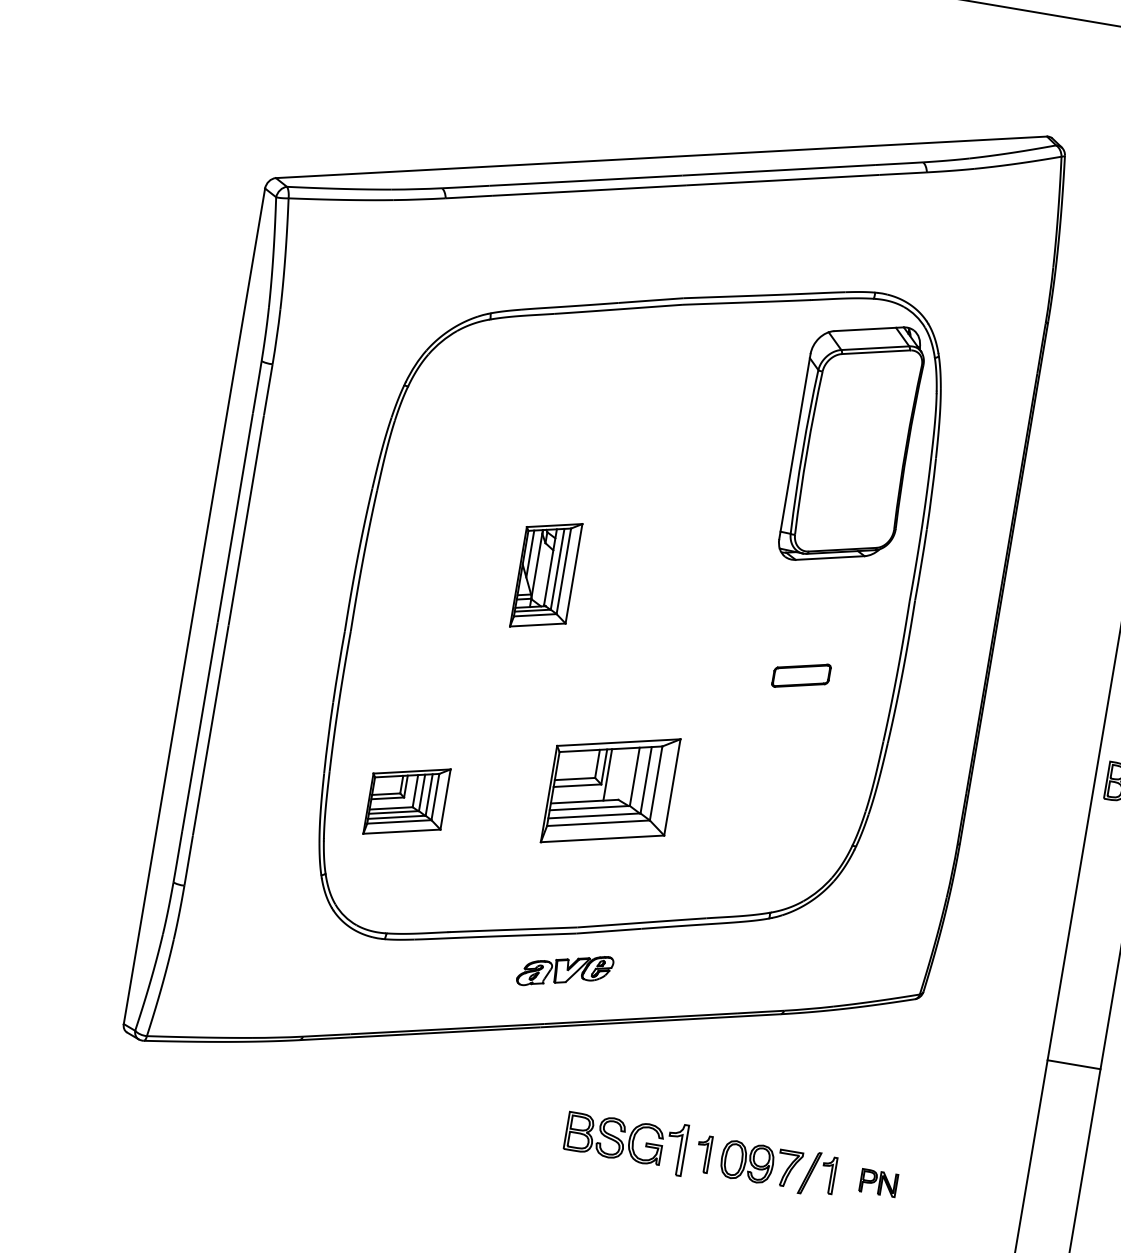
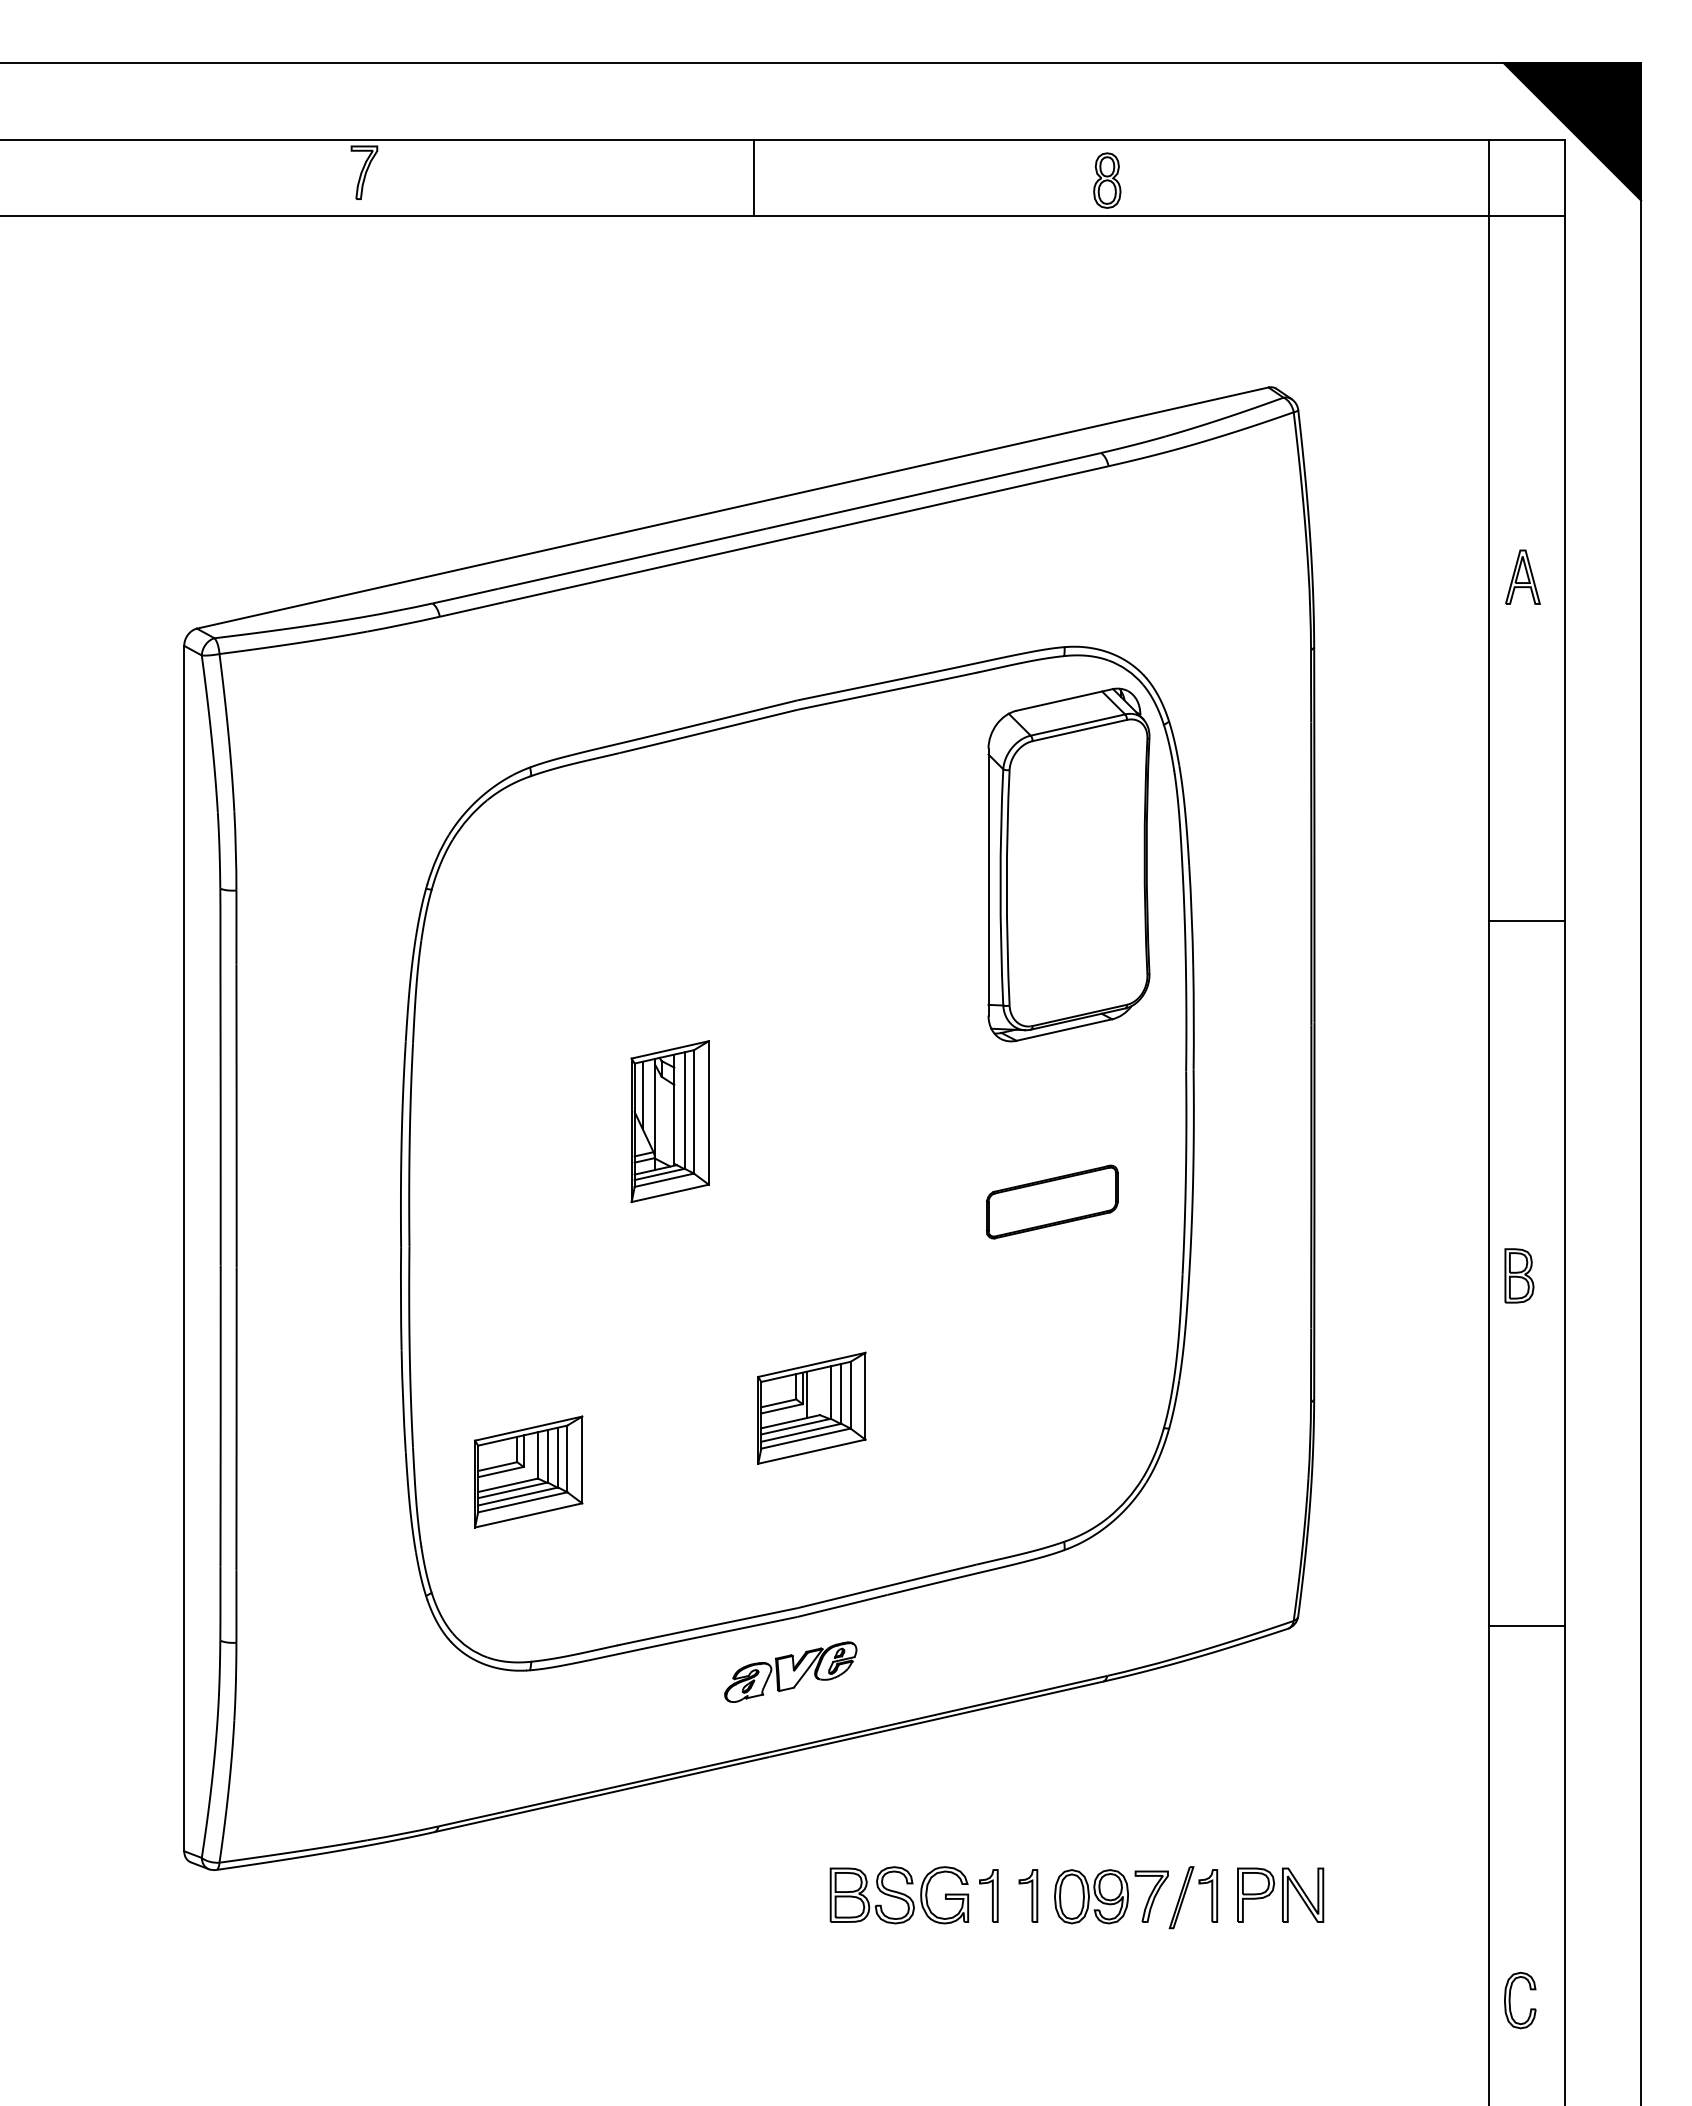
part: (801, 675) -> (1051, 1201), size x1.67
part: (610, 790) -> (811, 1407), size x0.62
line: (1073, 1064) -> (1526, 1625), moved
part: (676, 1149) -> (988, 1895), size x0.71
part: (878, 1182) -> (1280, 1894), size x1.67

